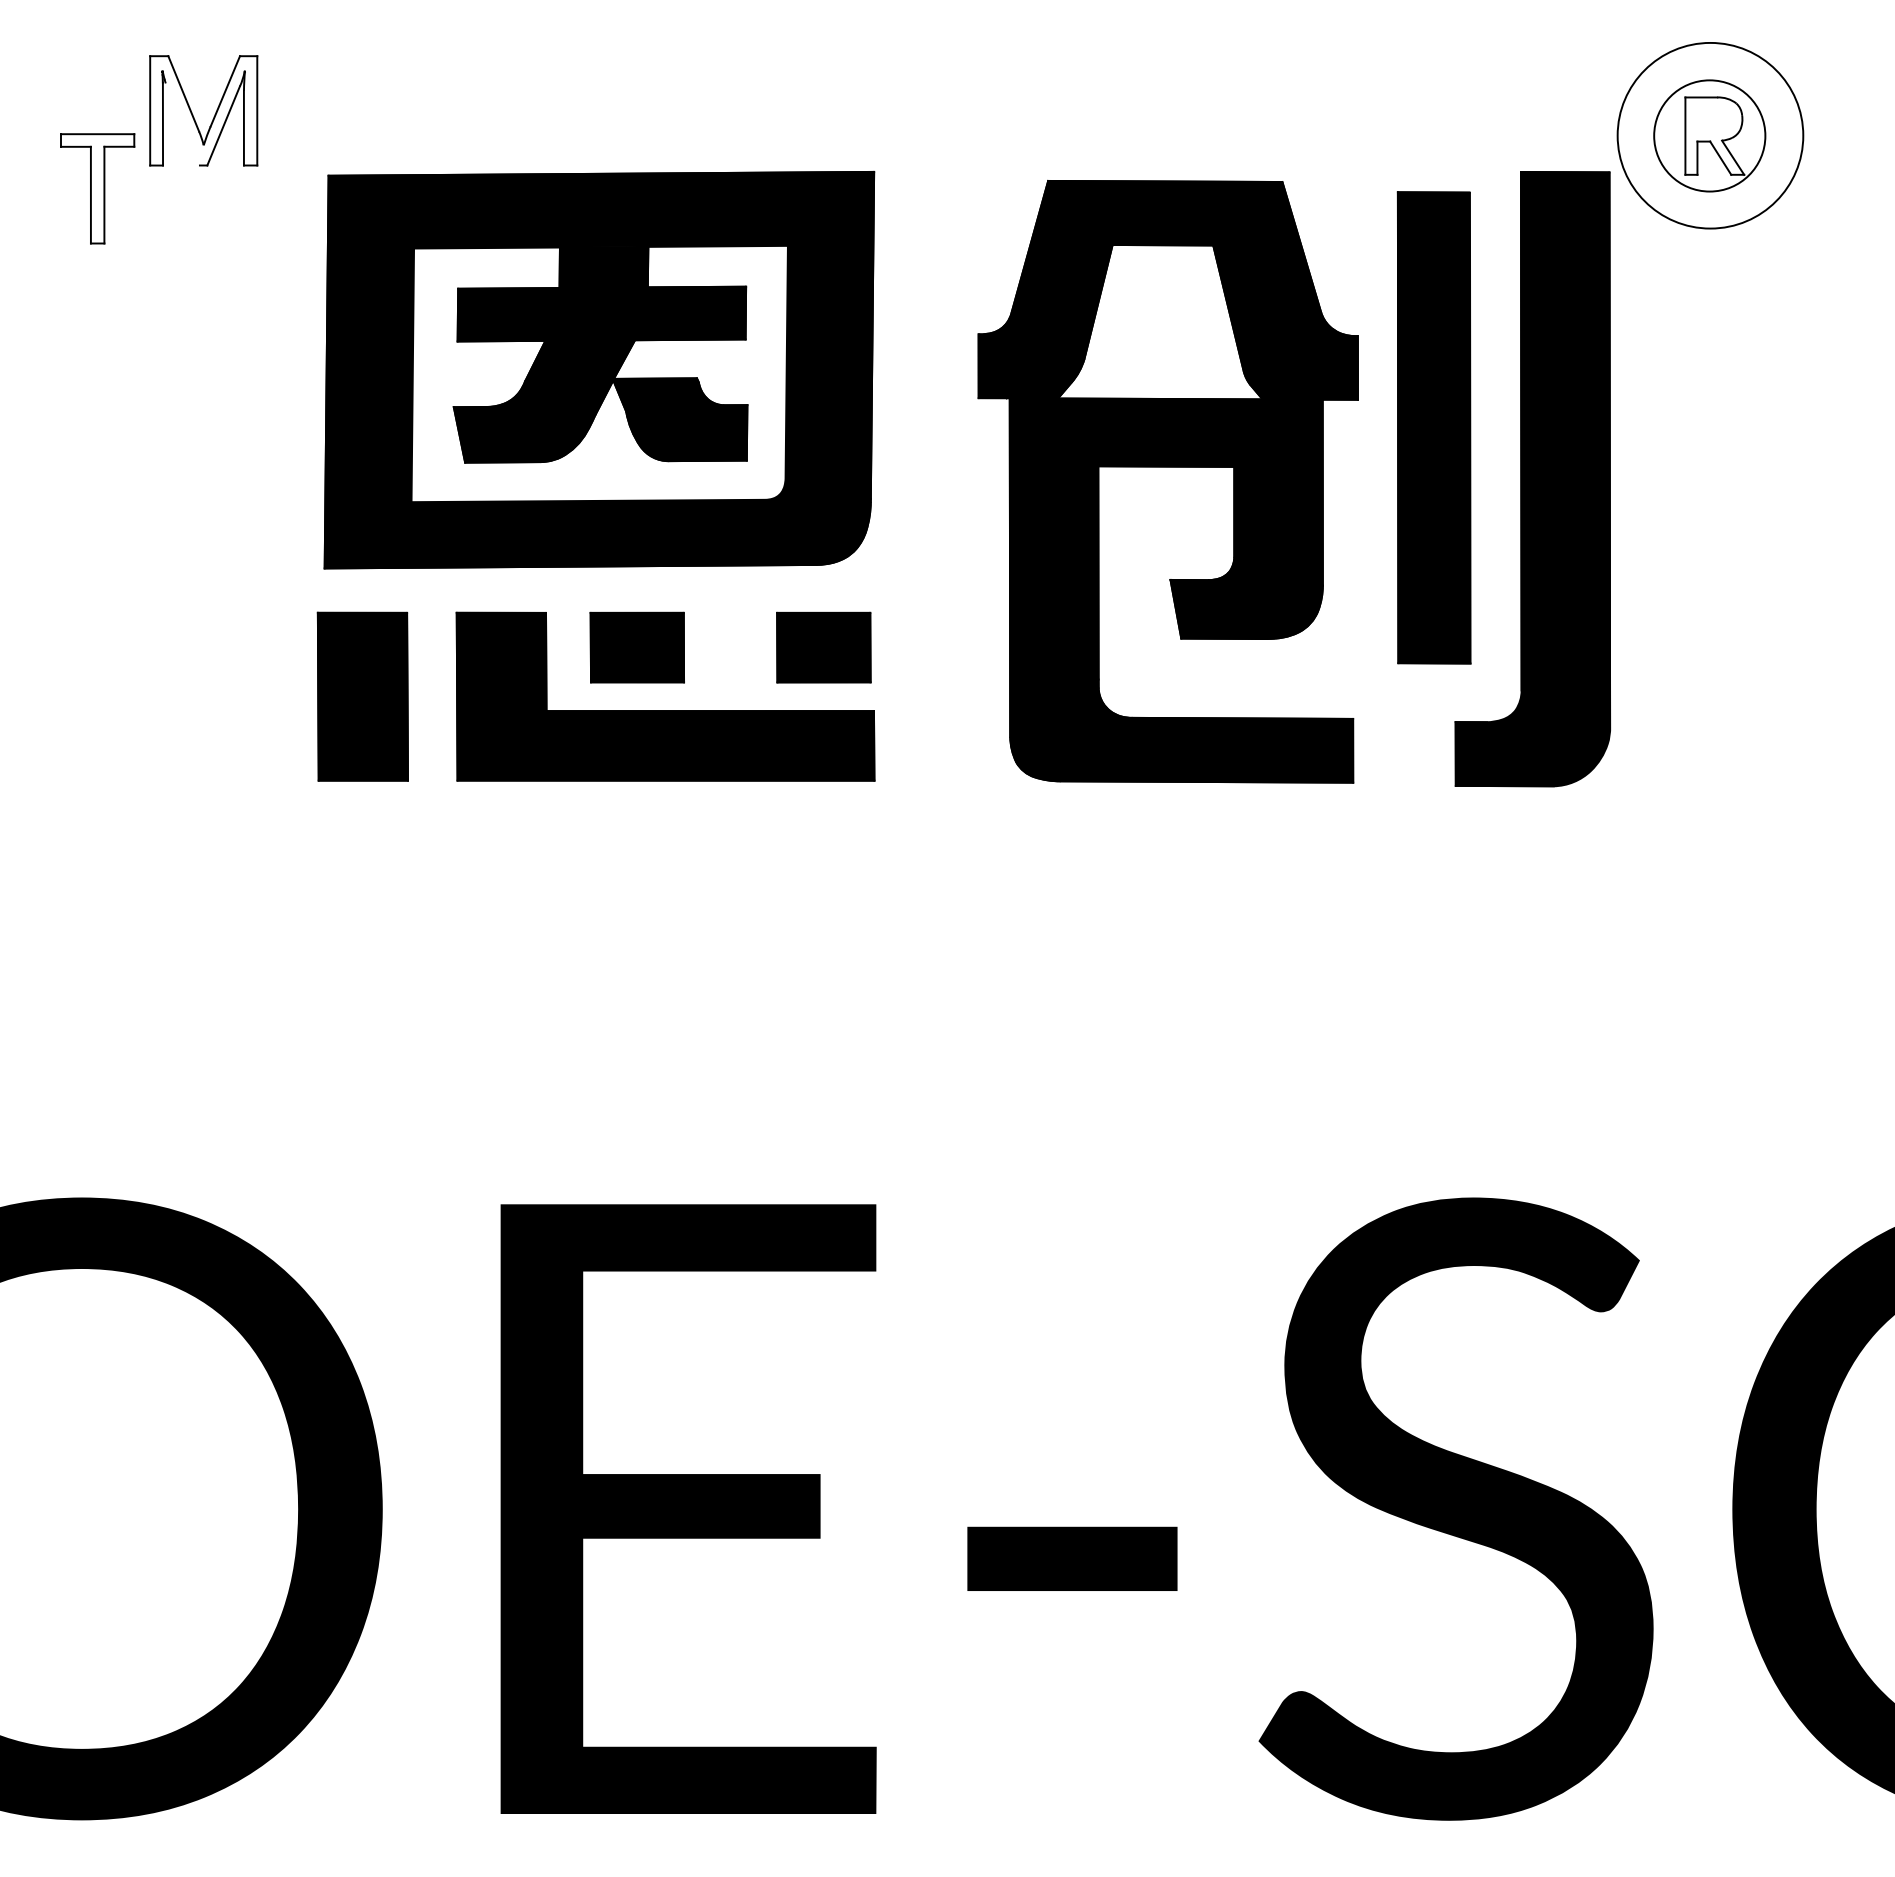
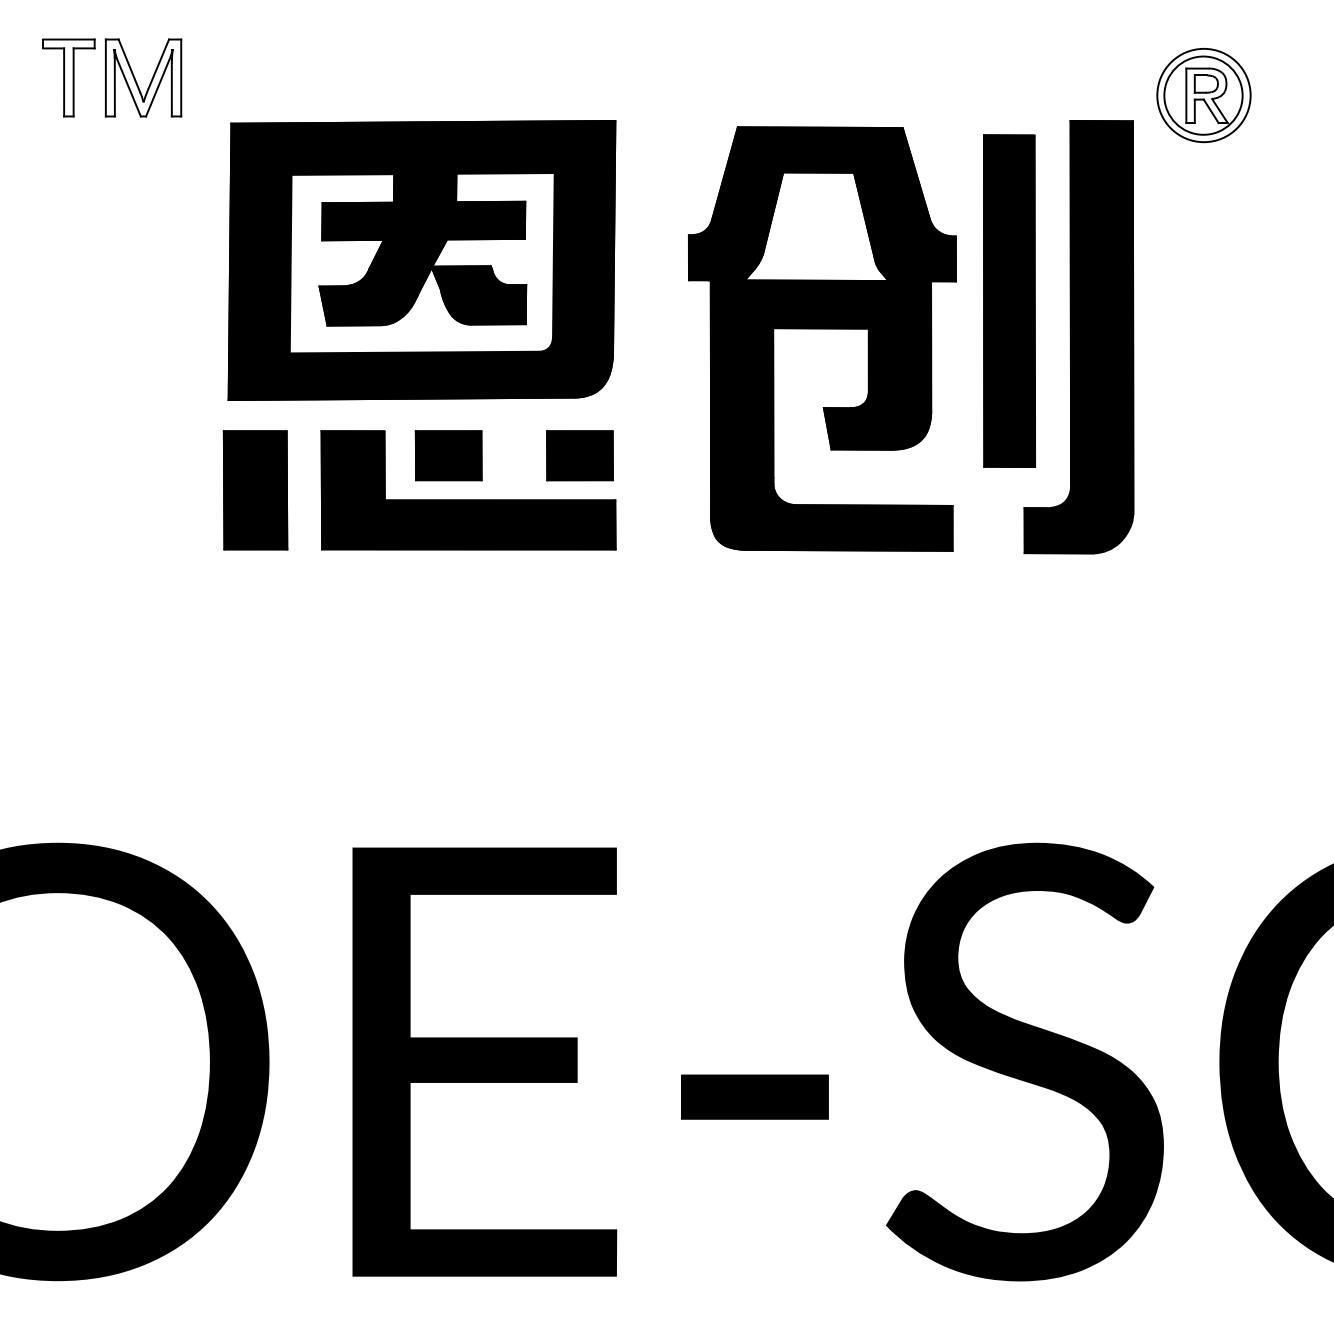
part: (1713, 119) -> (1206, 84), added
line: (182, 123) -> (128, 86), added
circle: (1710, 135) -> (1203, 95), size x0.71
part: (97, 188) -> (68, 77), moved

